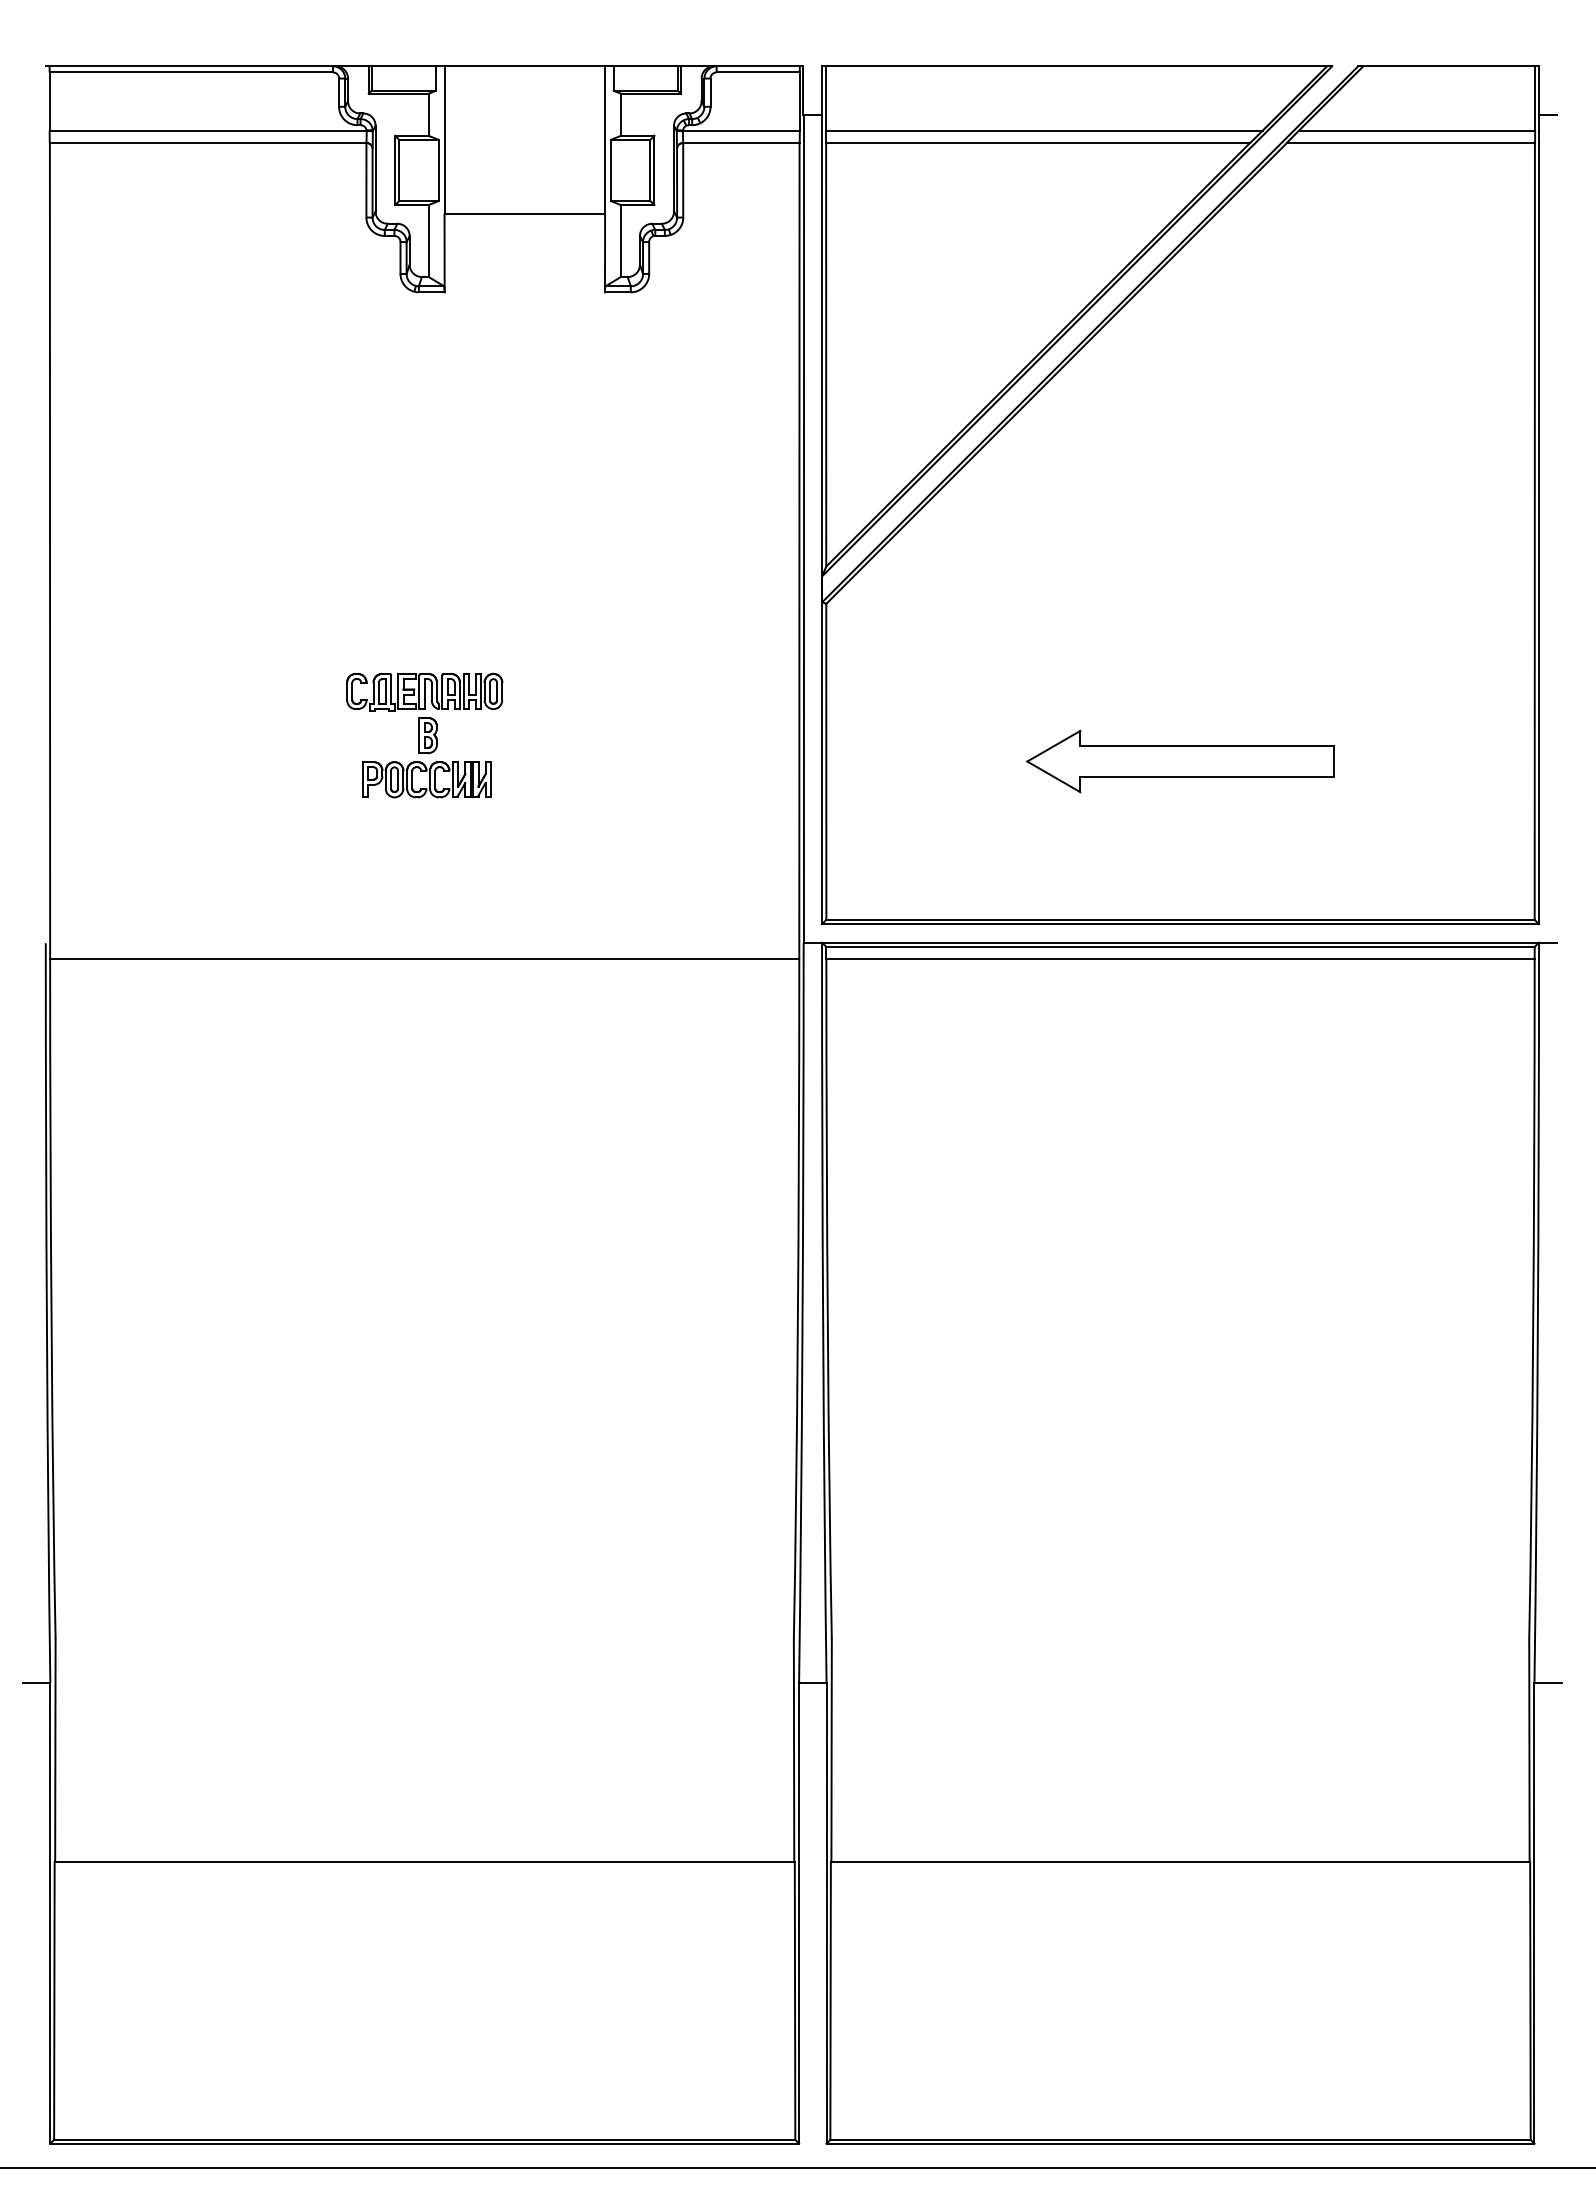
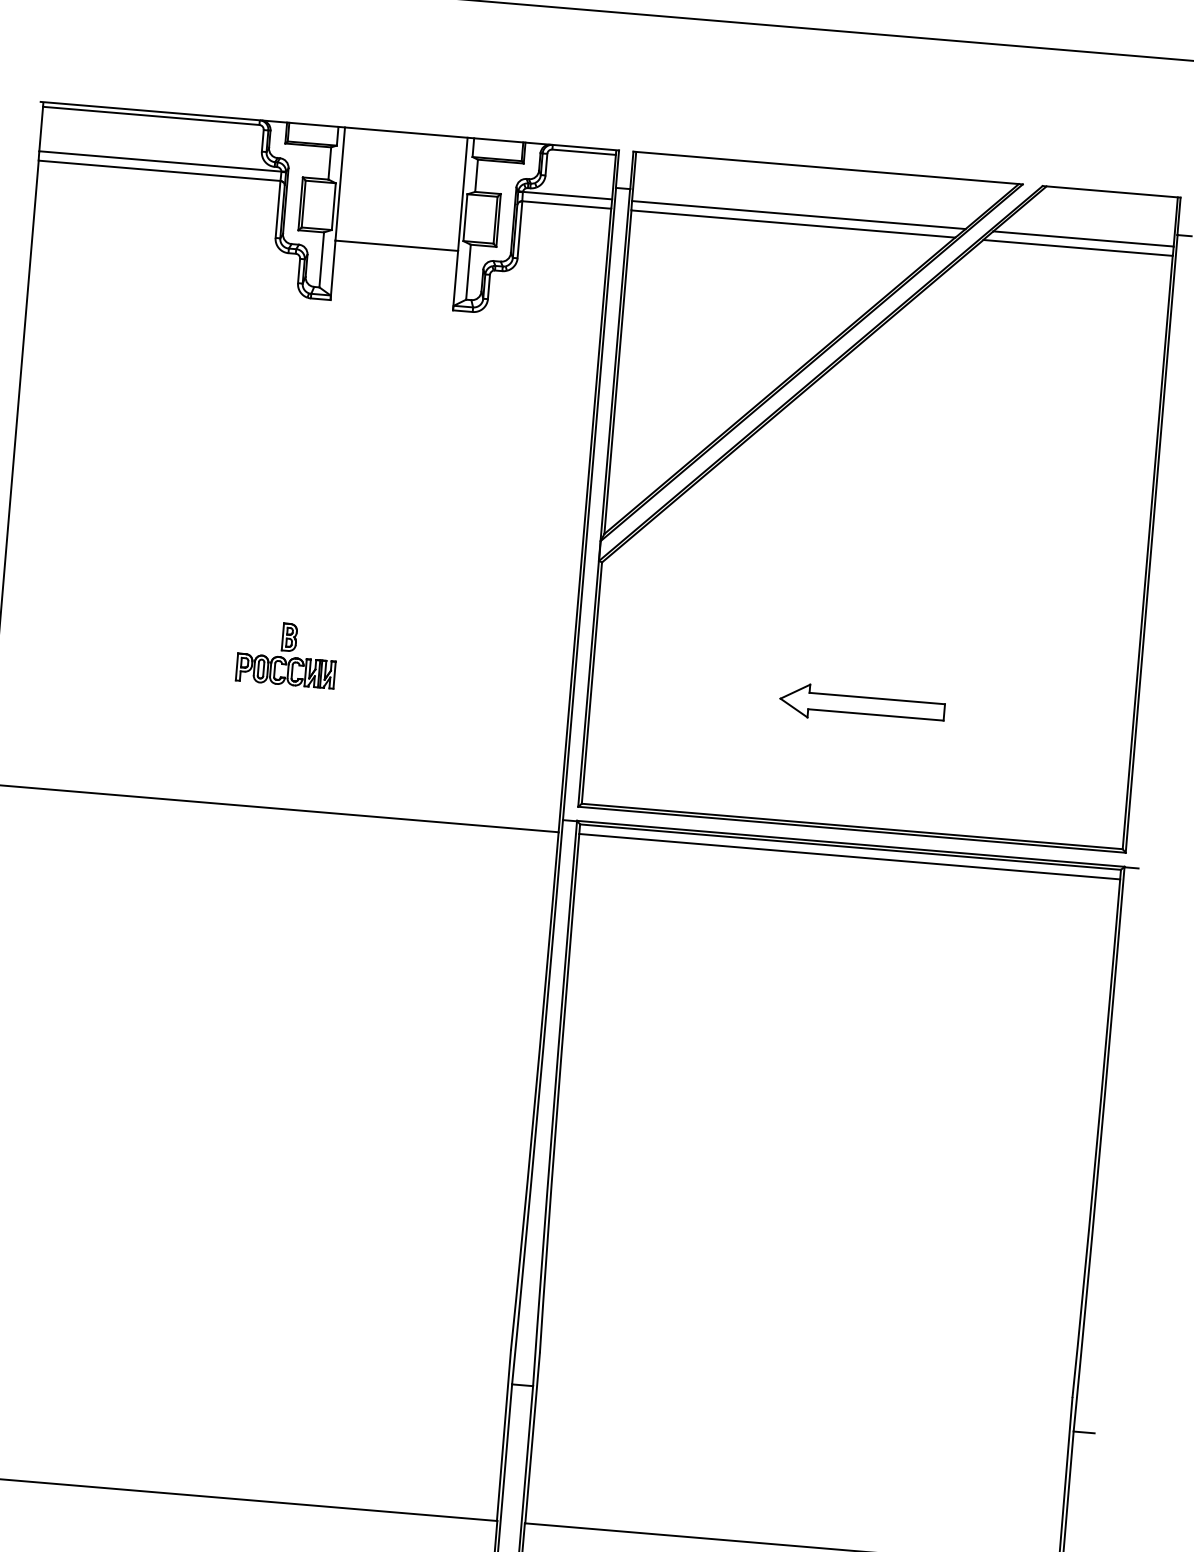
part: (424, 691) -> (289, 603), removed
part: (1180, 761) -> (862, 705), size x0.7

